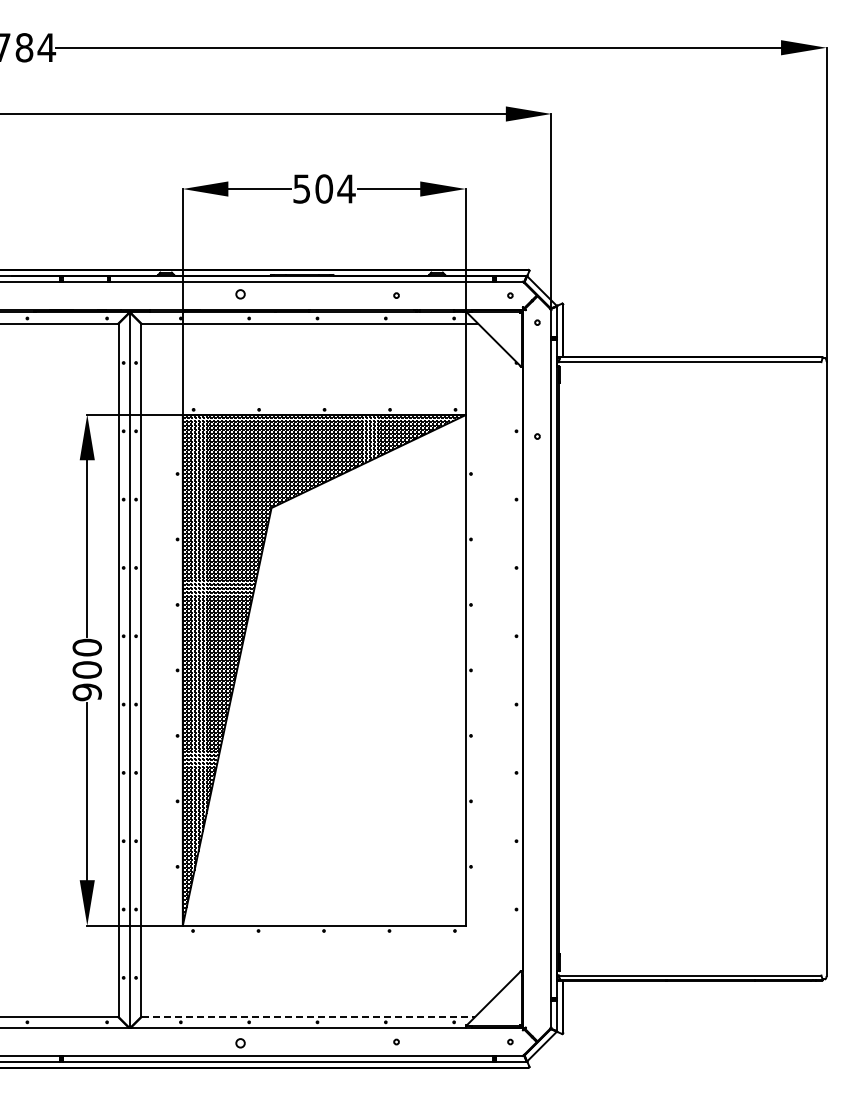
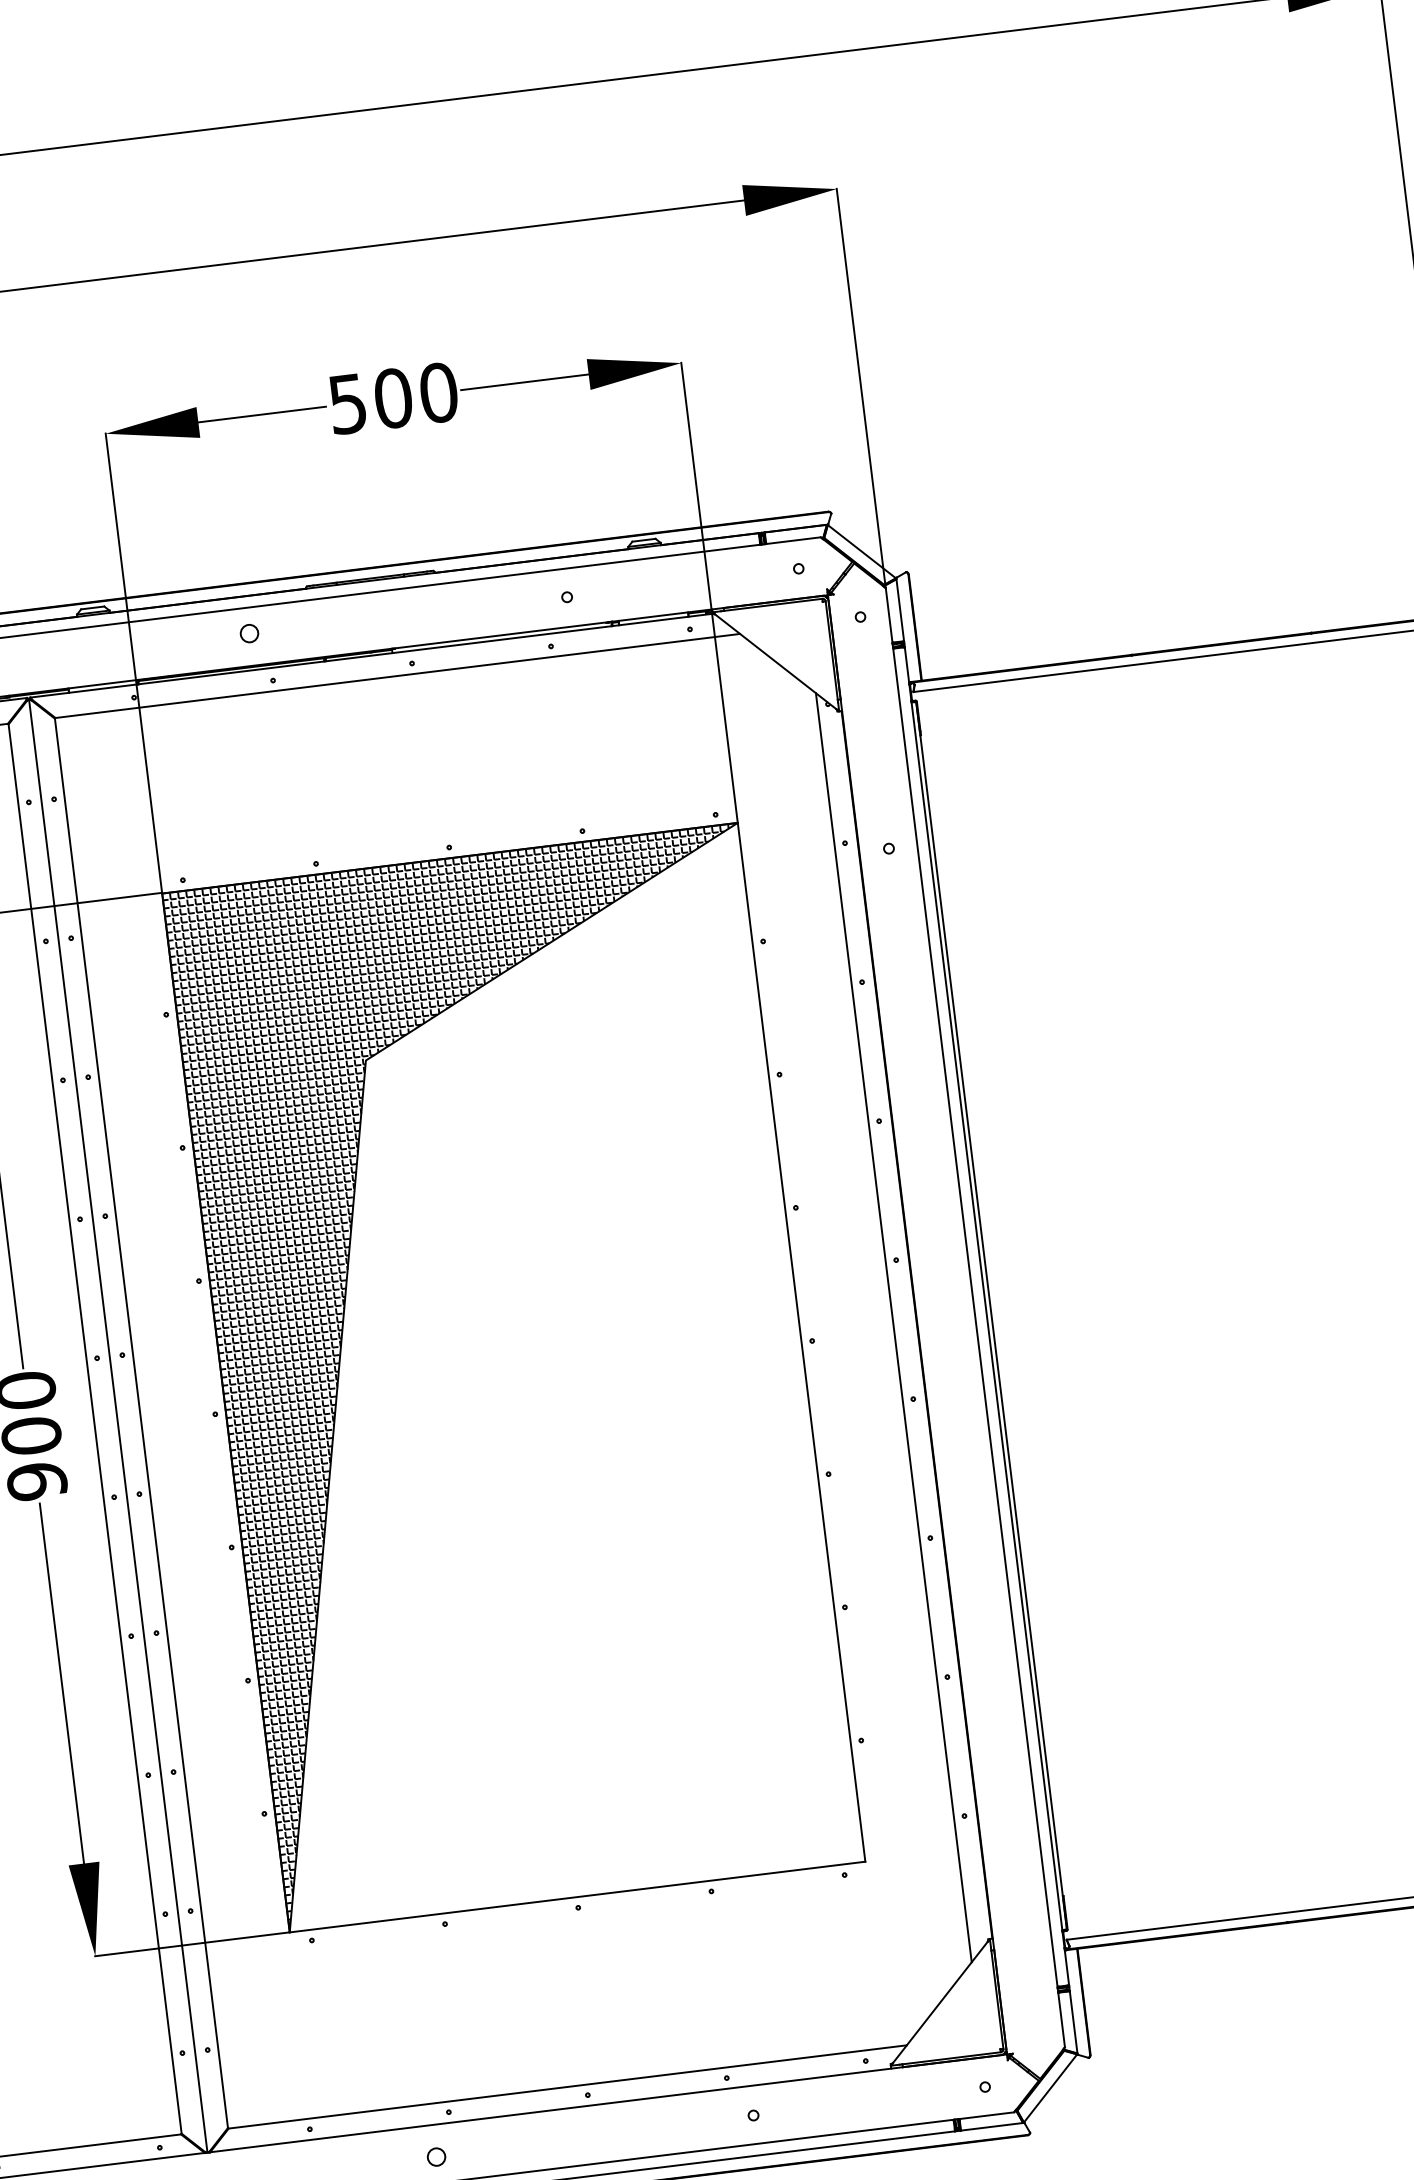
text: (346, 188) -> (438, 391), 504 -> 500
line: (511, 668) -> (894, 1326), added
line: (308, 1017) -> (568, 2087), dashed -> solid

